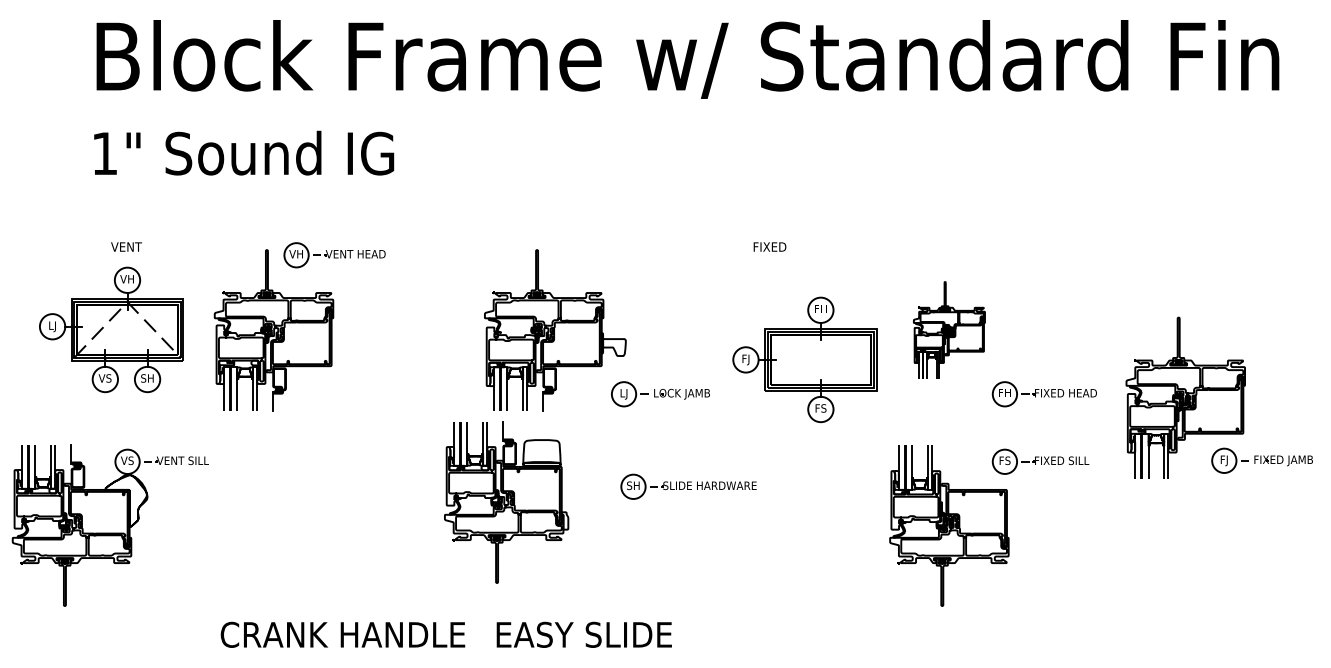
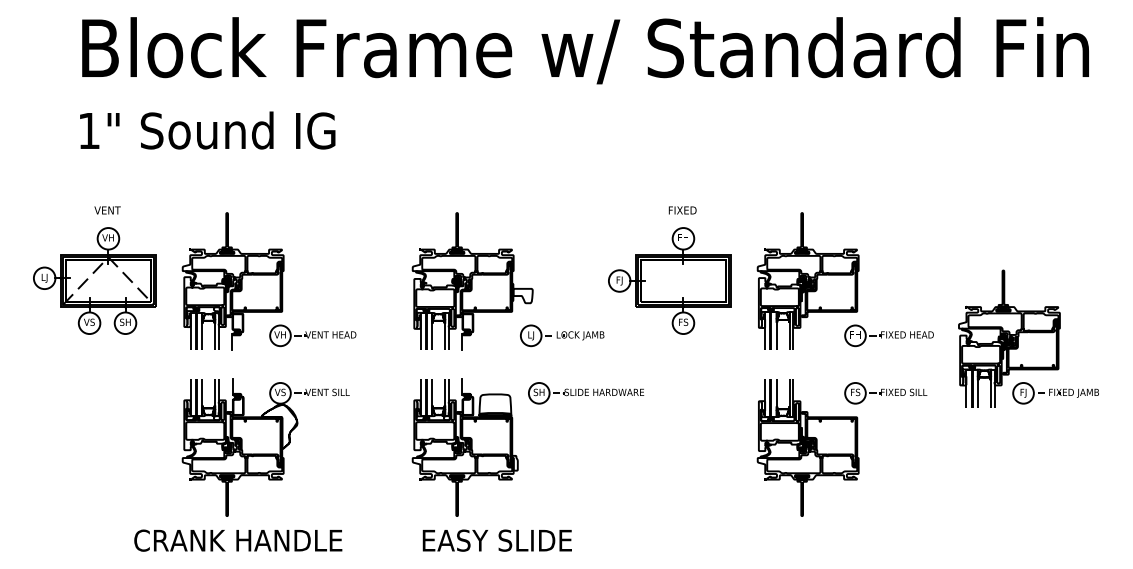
text: (769, 246) -> (682, 210), moved
part: (334, 255) -> (312, 336), moved
part: (949, 329) -> (808, 280), size x1.67
part: (804, 359) -> (669, 280), moved
part: (1261, 460) -> (1055, 393), moved
part: (688, 486) -> (586, 393), moved
part: (506, 502) -> (465, 447), moved
part: (109, 525) -> (265, 447), moved
text: (342, 634) -> (237, 540), moved

